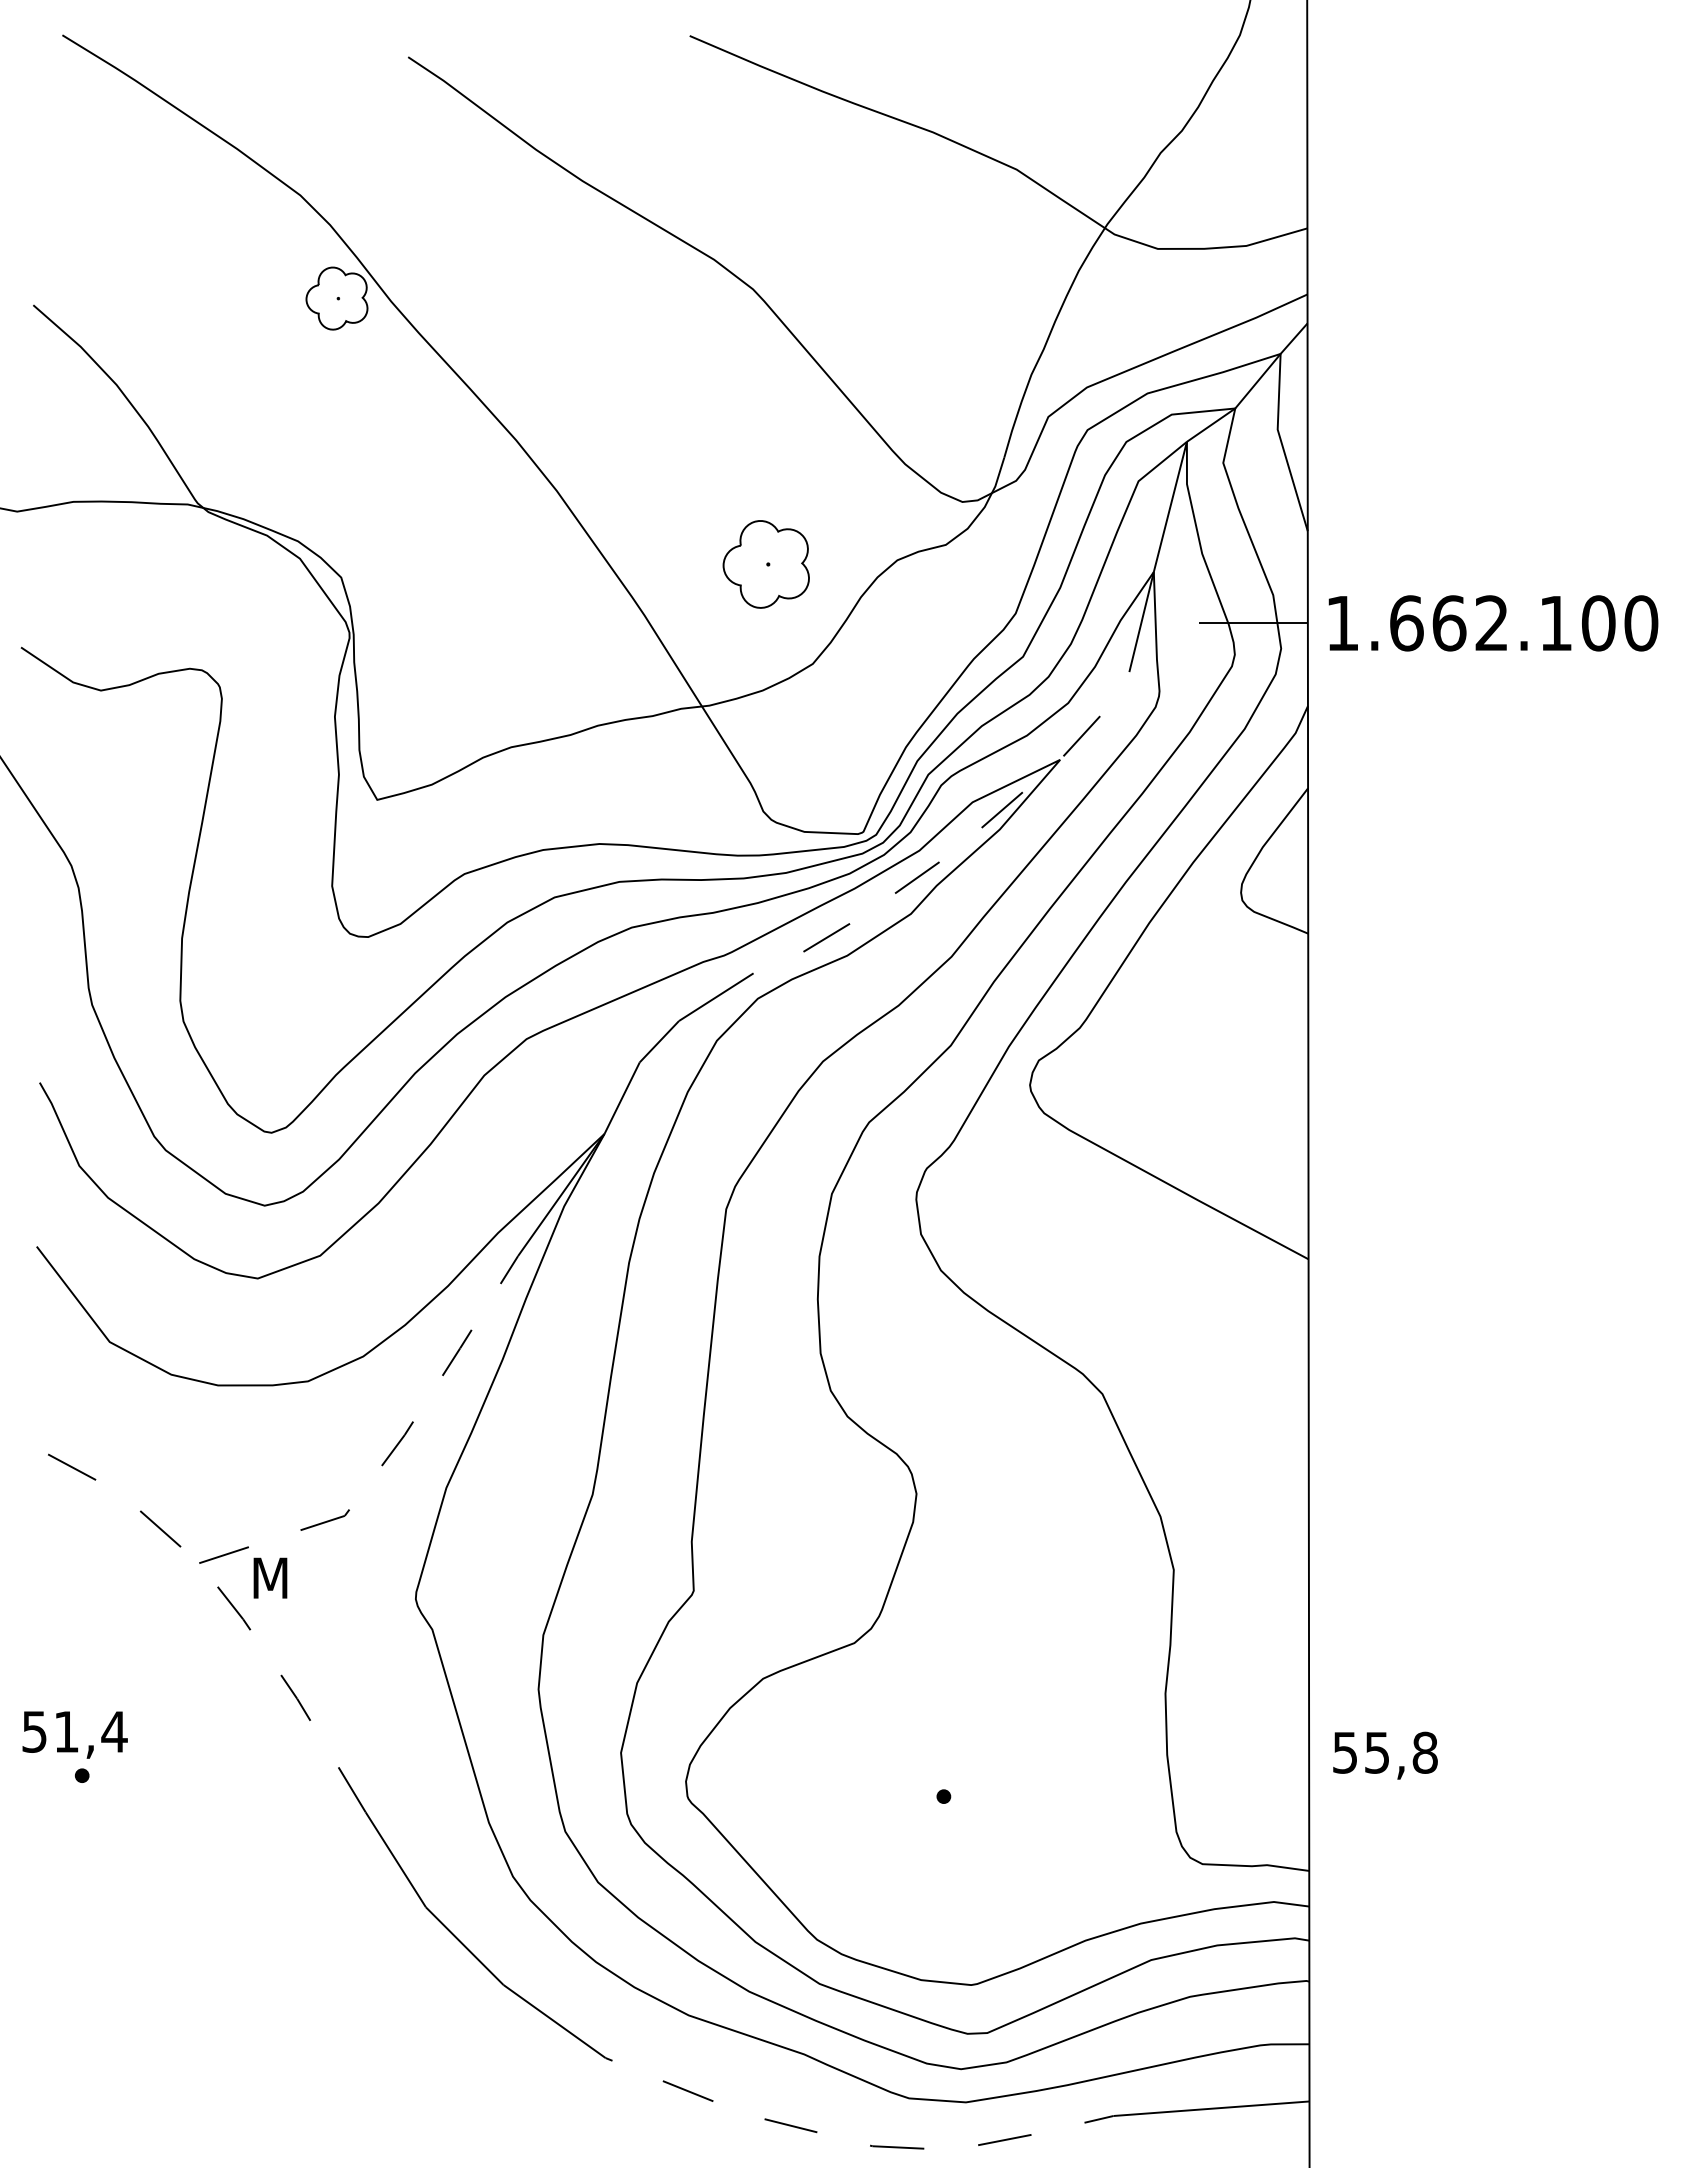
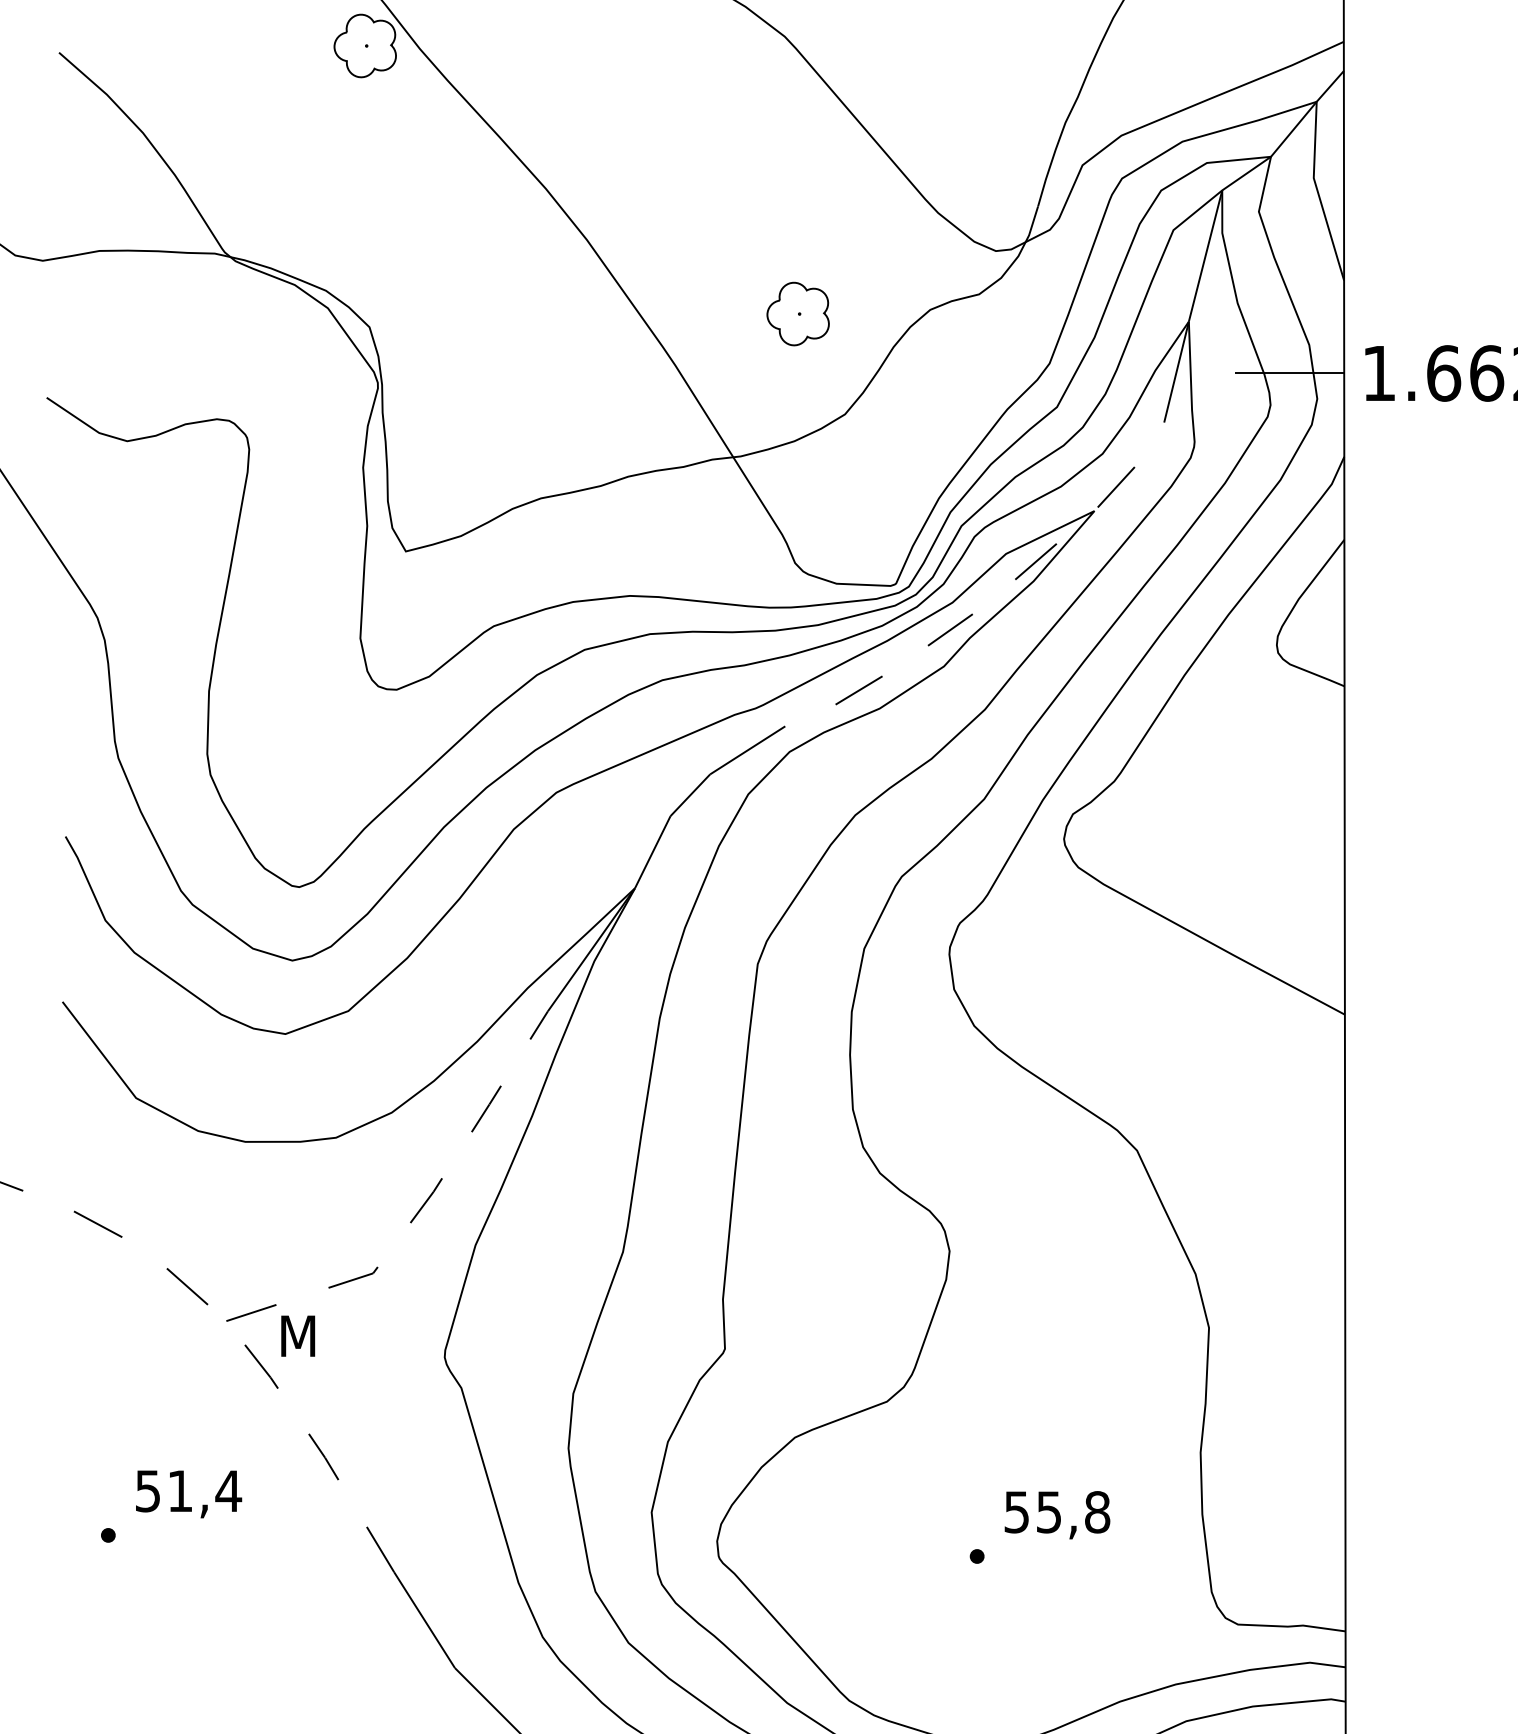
part: (766, 564) -> (798, 314), size x0.71
text: (74, 1734) -> (188, 1493), moved
text: (1385, 1755) -> (1057, 1514), moved

